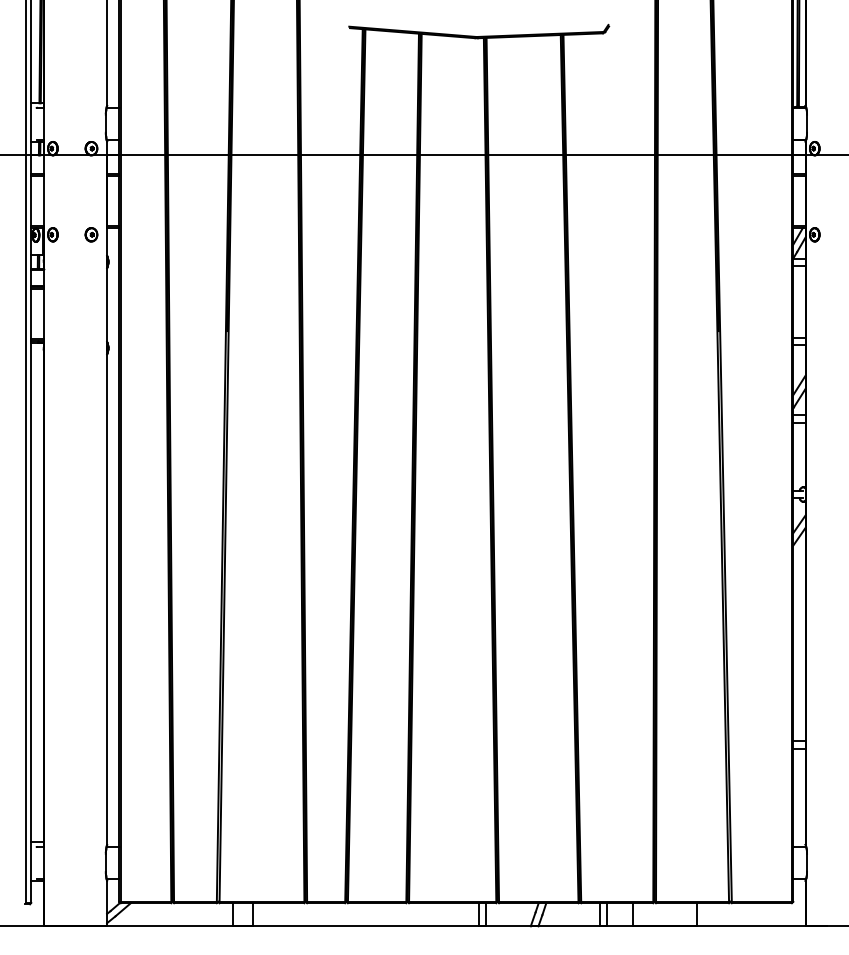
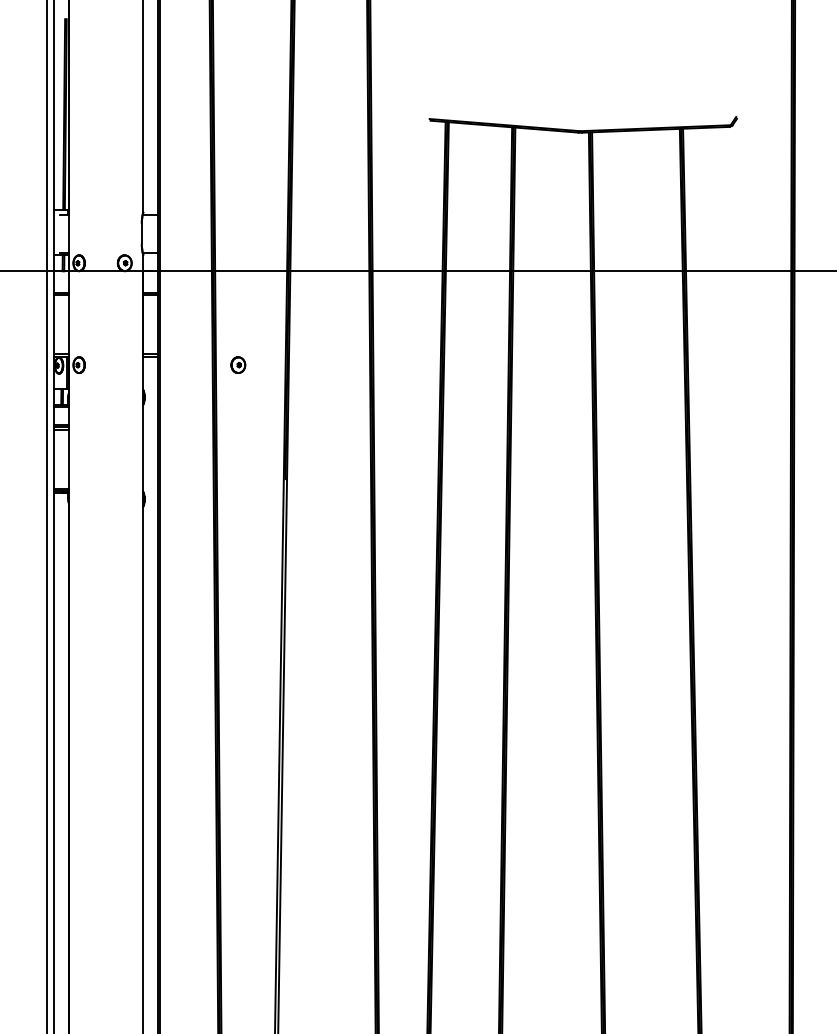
part: (91, 234) -> (238, 364), moved

